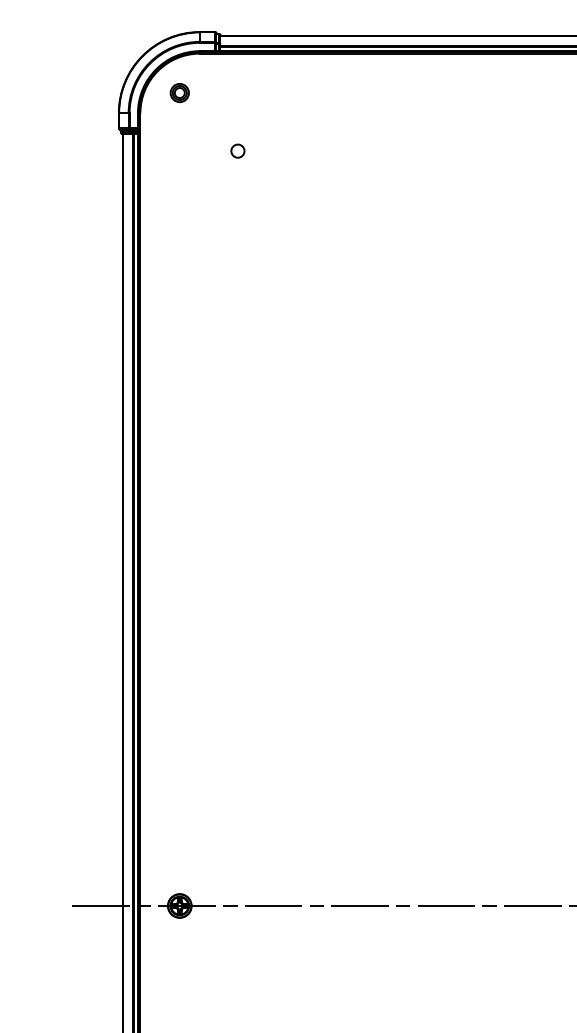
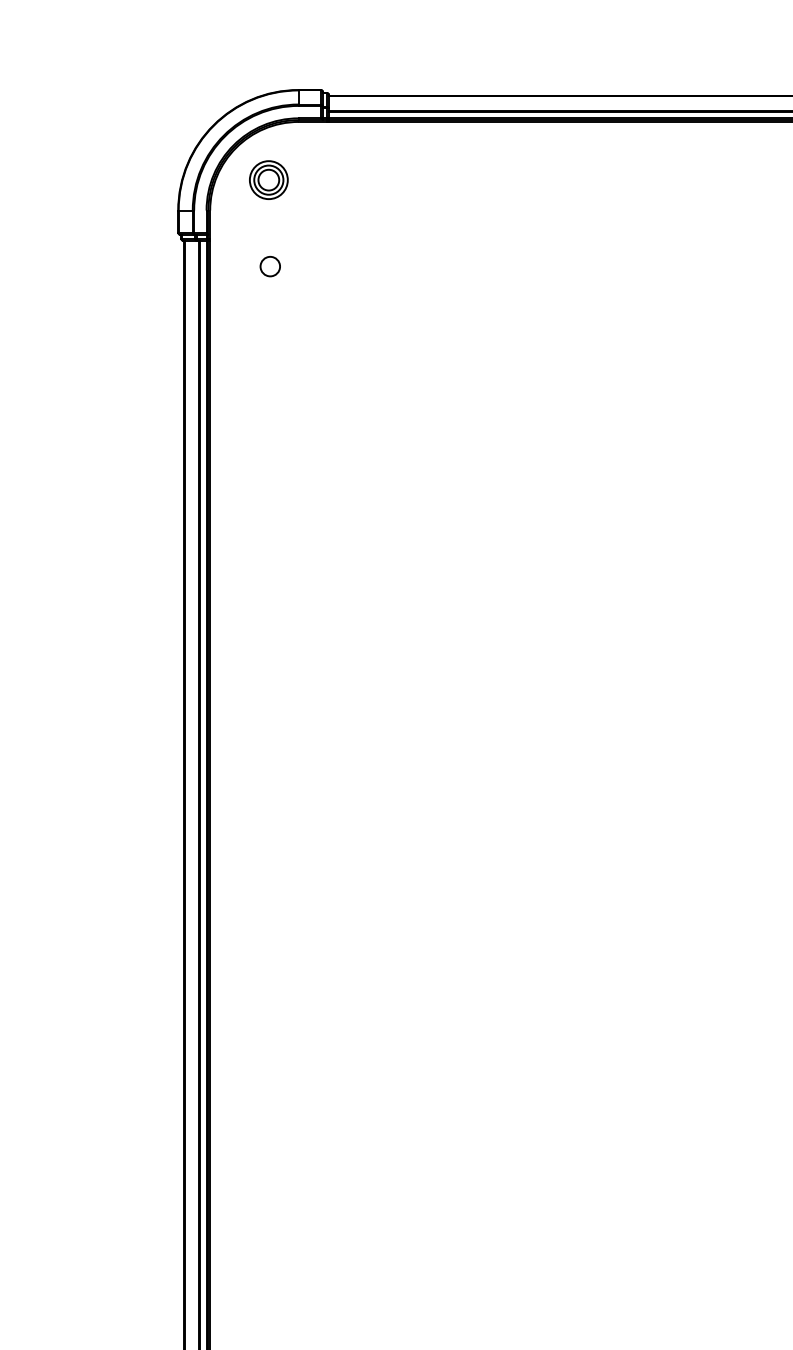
part: (179, 93) -> (268, 181), size x1.4
circle: (237, 150) -> (269, 265), moved

